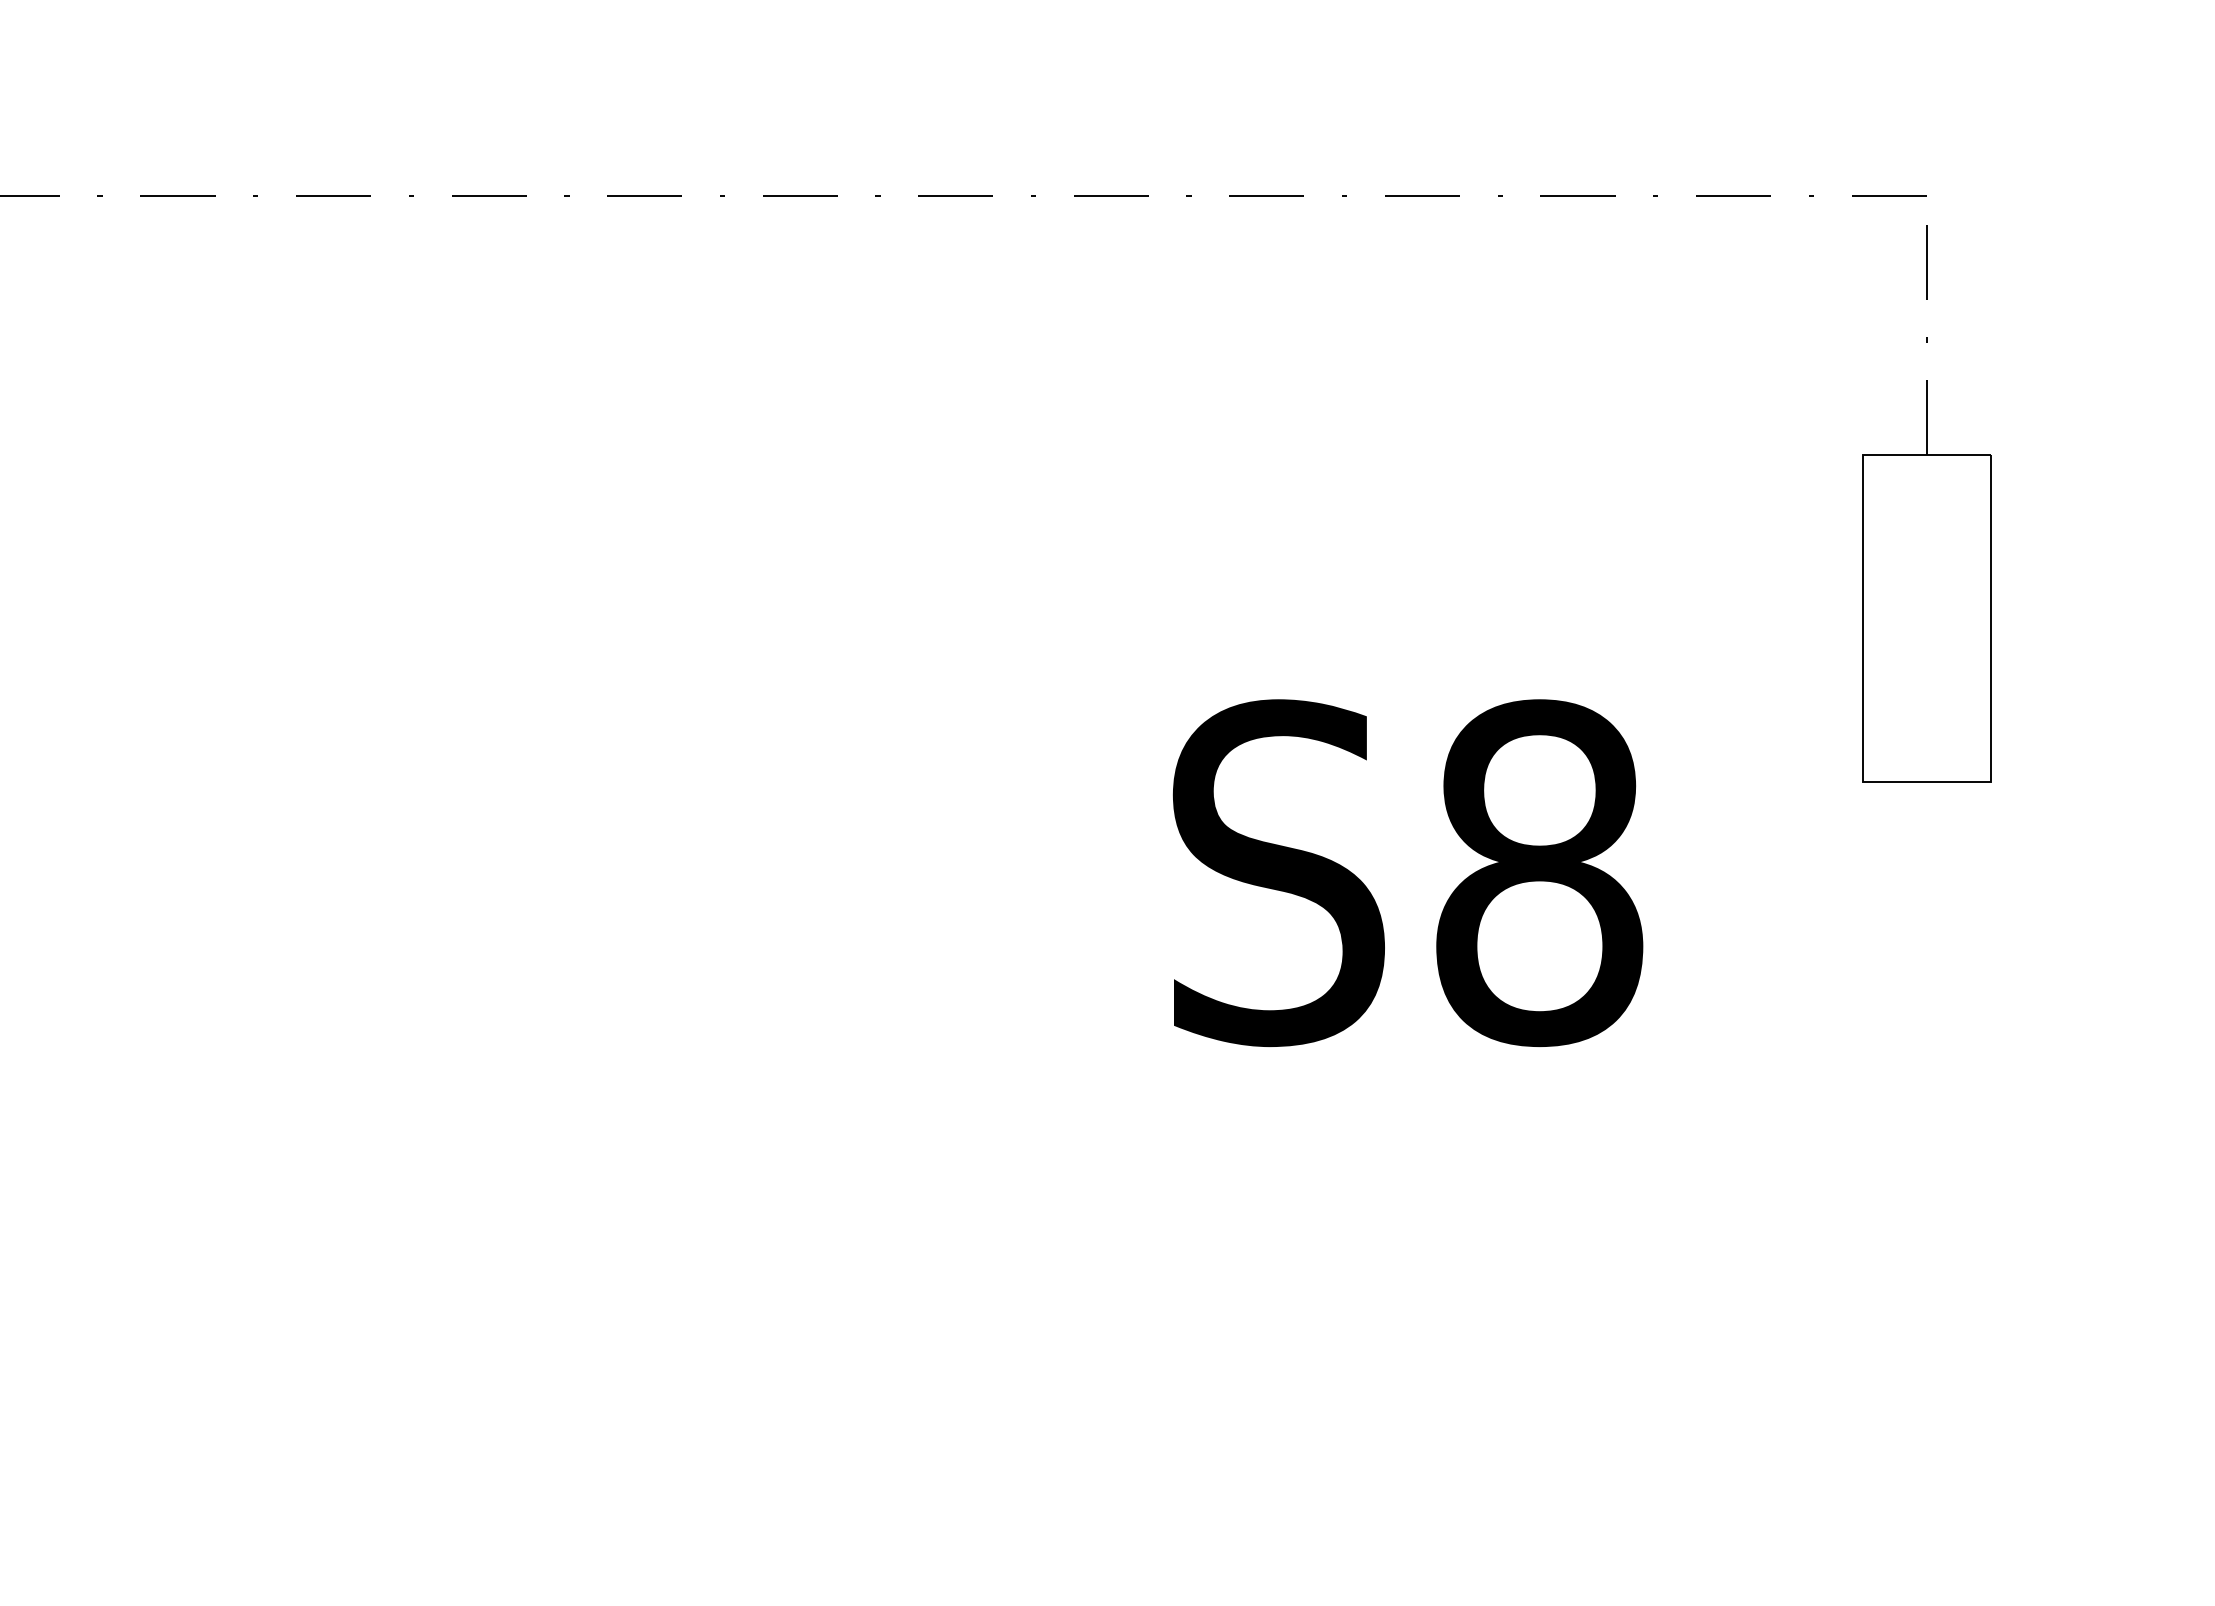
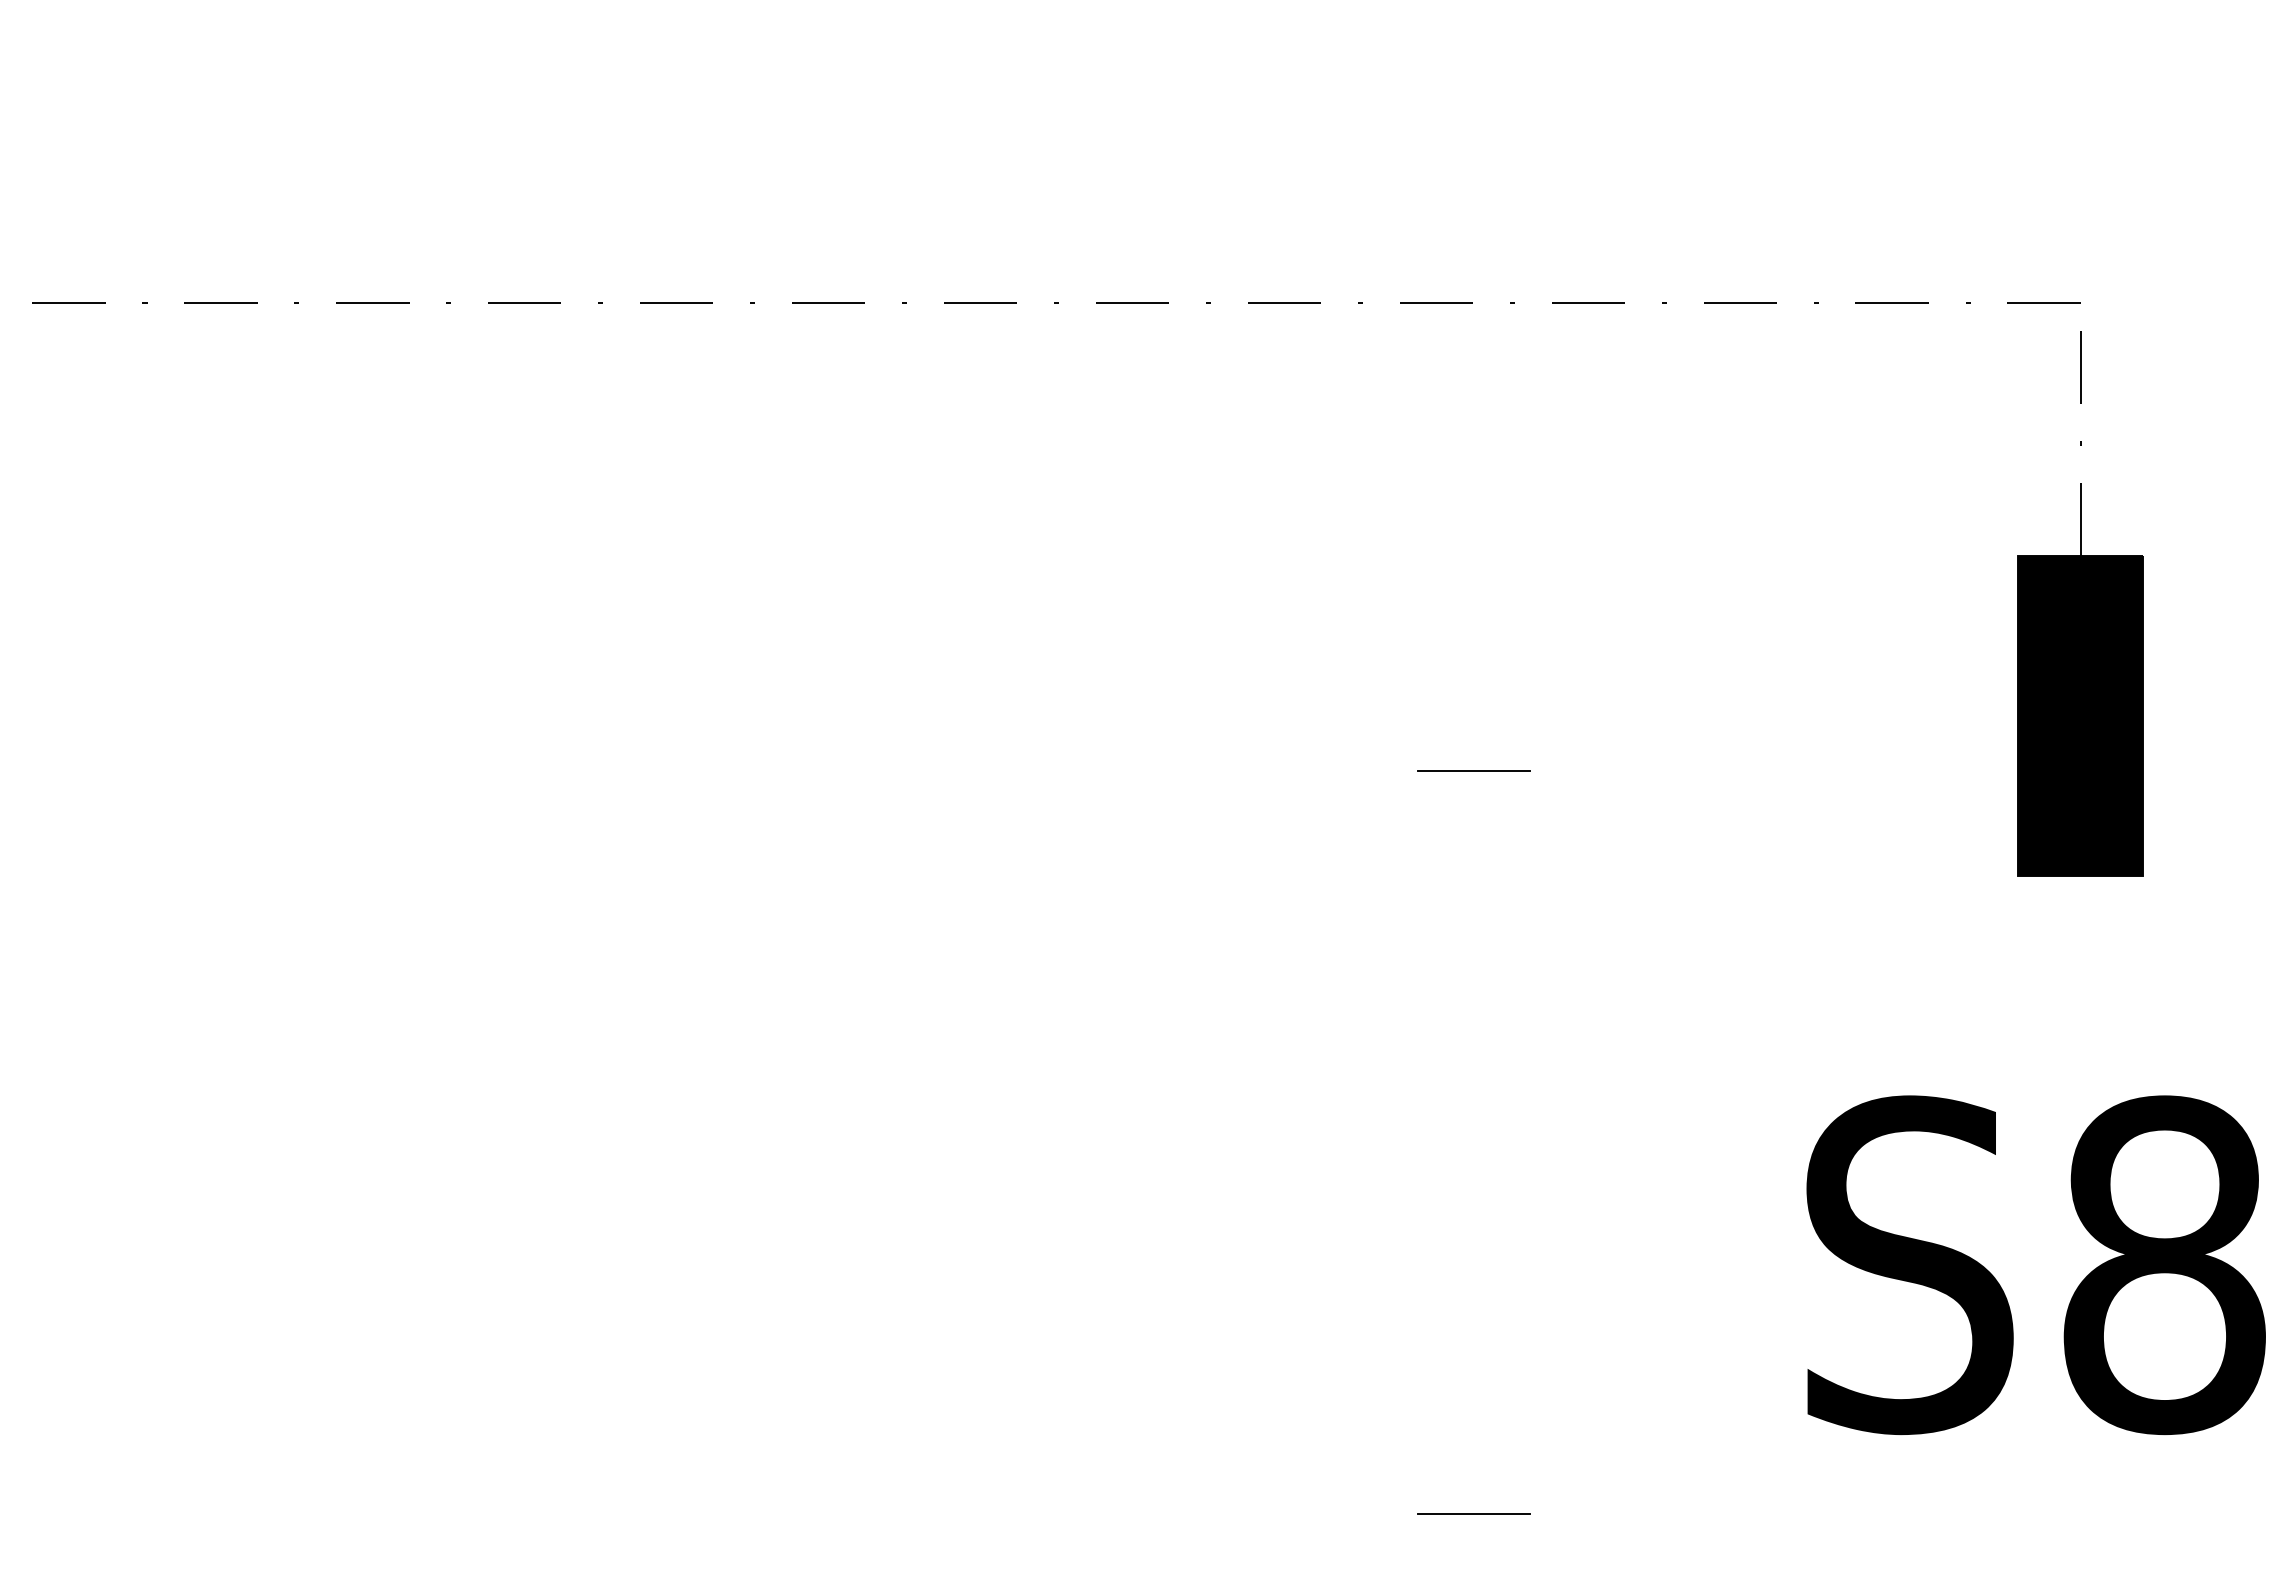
fill: (1926, 618) -> (2080, 715), added
line: (1305, 674) -> (1474, 770), added
text: (1407, 872) -> (2035, 1264), moved
line: (1305, 1435) -> (1474, 1513), added

